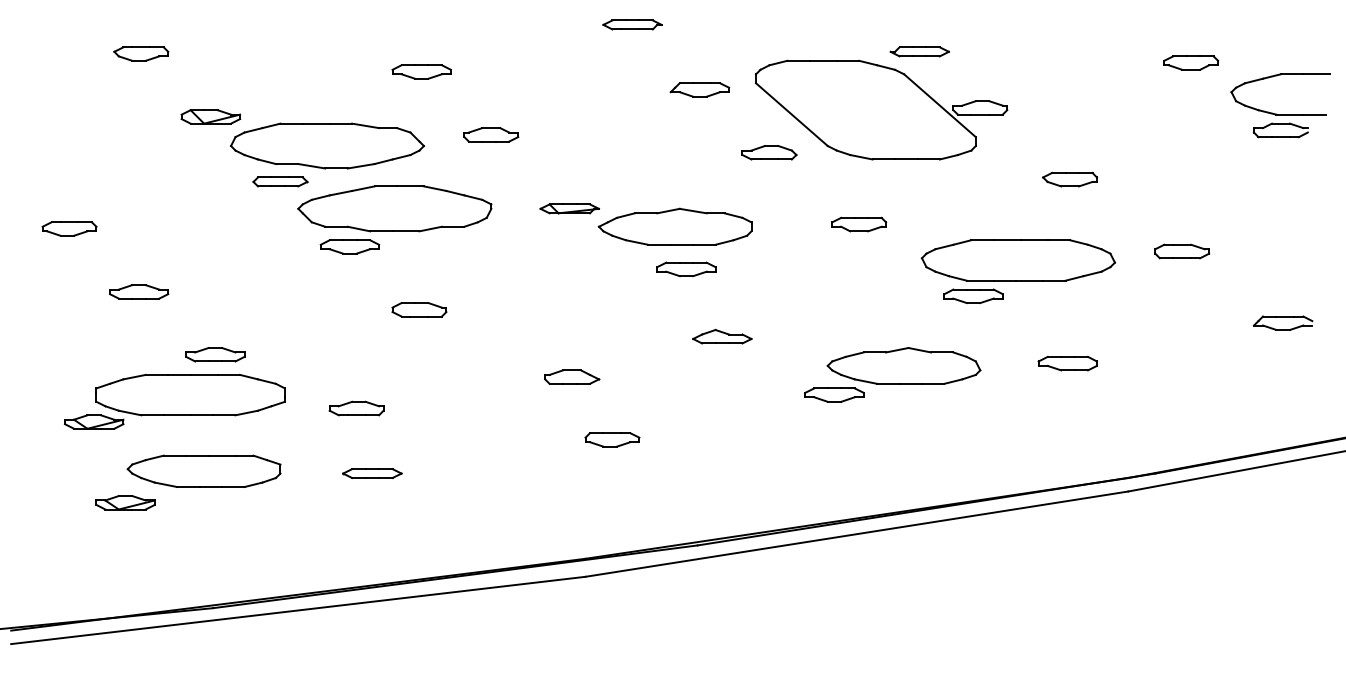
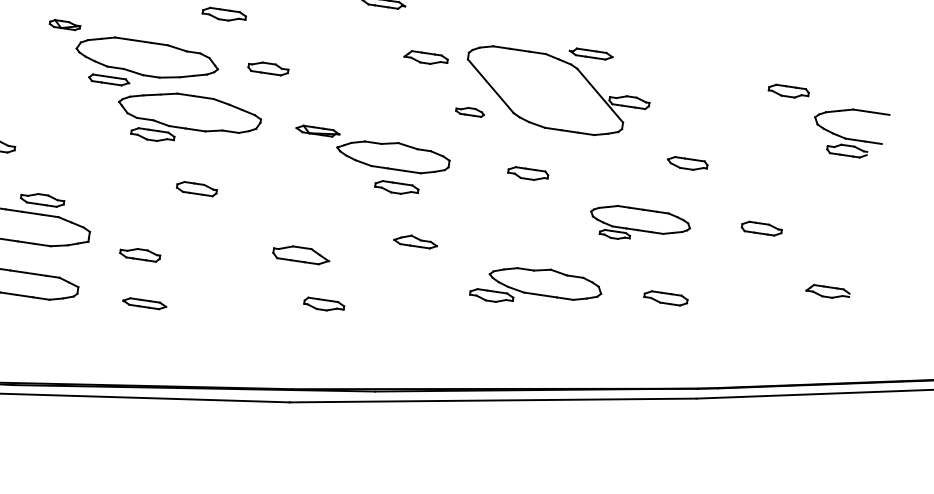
part: (210, 116) -> (64, 24), size x0.7
part: (769, 152) -> (470, 111), size x0.7
part: (1018, 271) -> (639, 225), size x0.7
part: (572, 376) -> (301, 254), size x1.4

